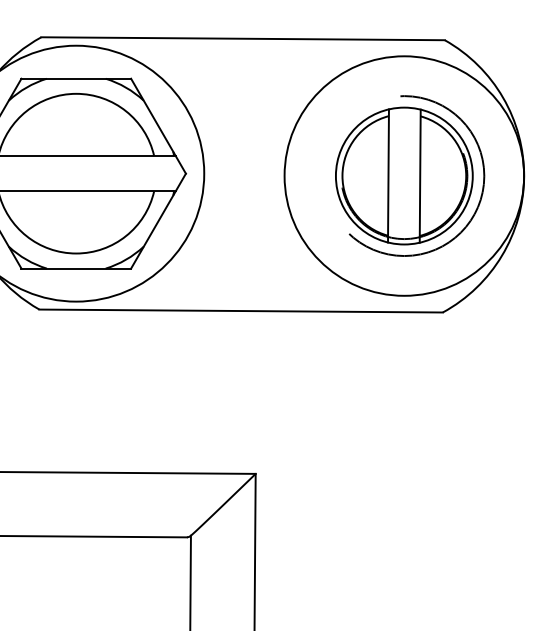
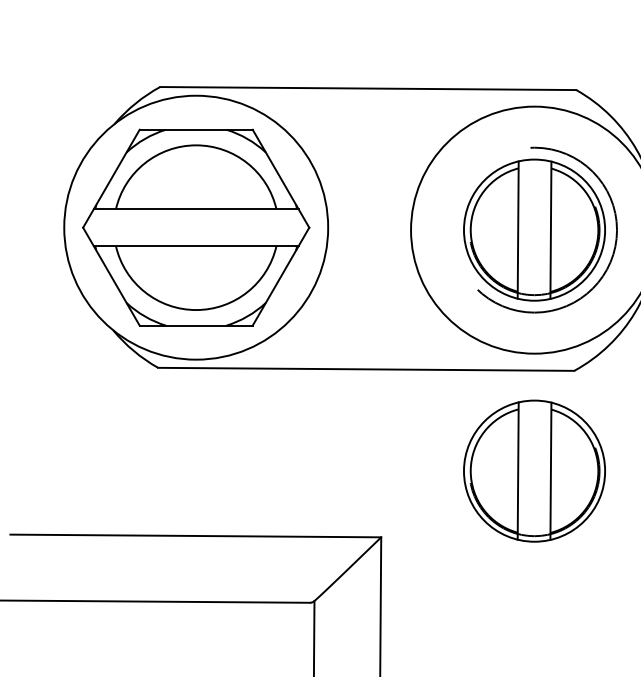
part: (404, 409) -> (534, 470), added

